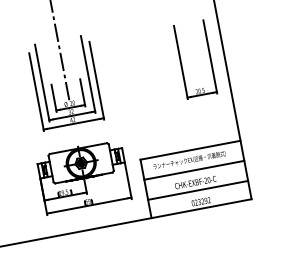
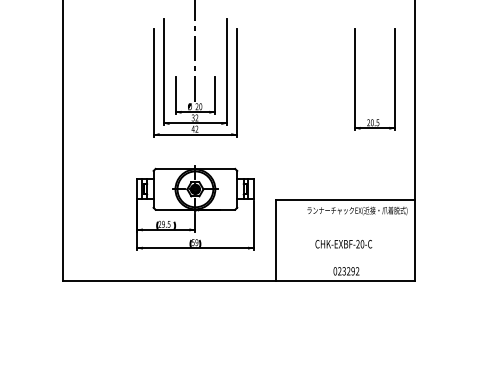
text: (189, 160) -> (357, 210), moved
line: (193, 170) -> (344, 227), removed
line: (197, 190) -> (344, 255), removed

